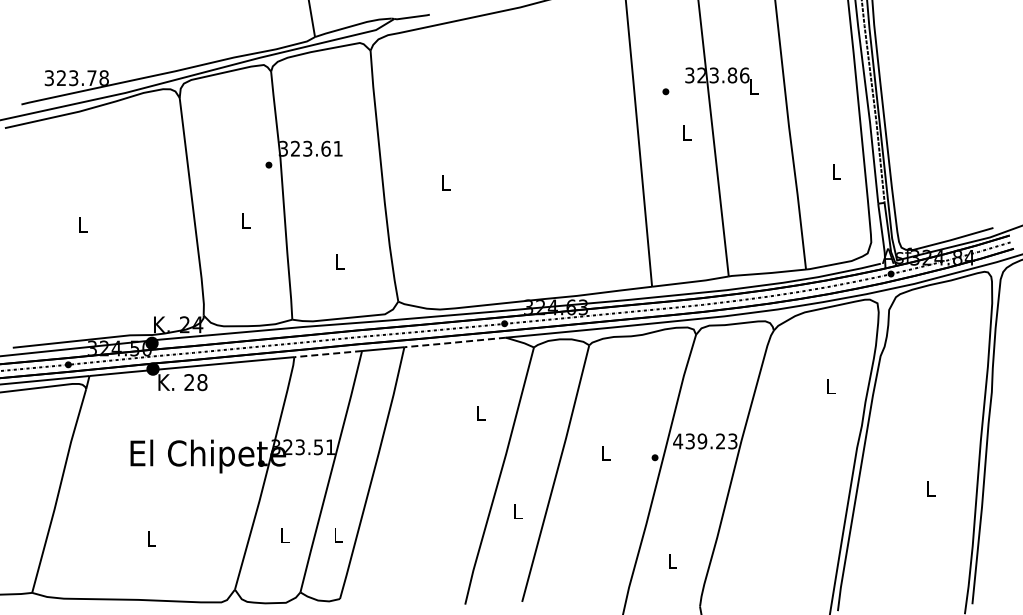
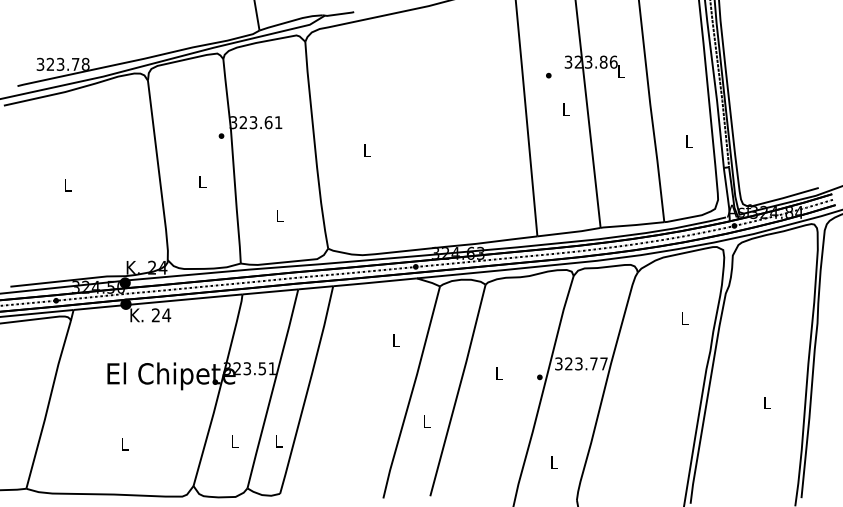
line: (454, 342) -> (374, 282), dashed -> solid
line: (328, 354) -> (270, 292), dashed -> solid
text: (202, 382) -> (166, 315), 28 -> 24
text: (705, 441) -> (581, 363), 439.23 -> 323.77

